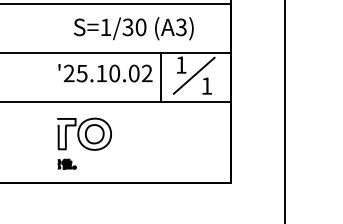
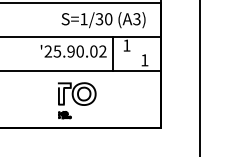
text: (133, 29) -> (103, 20), moved
text: (100, 73) -> (70, 51), '25.10.02 -> '25.90.02
line: (193, 74) -> (135, 52), removed
part: (85, 143) -> (77, 100), moved

